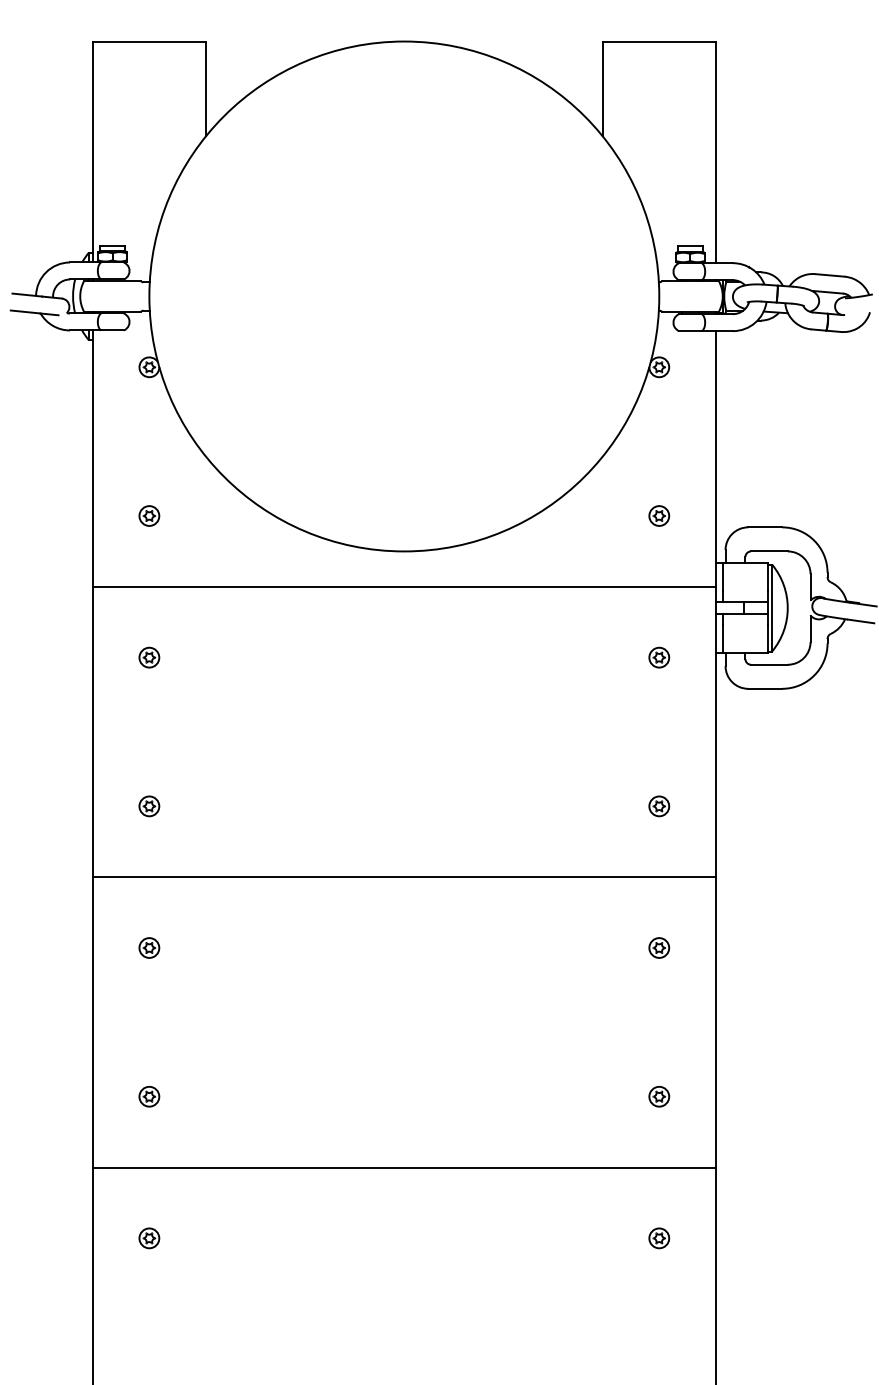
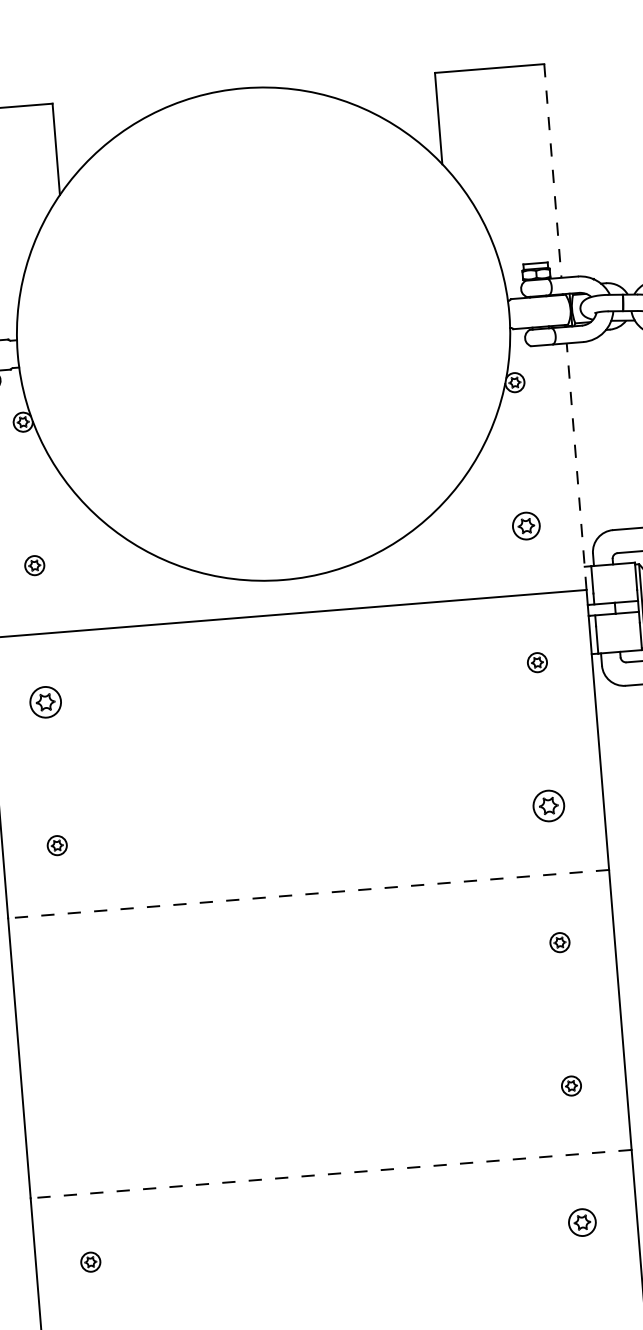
line: (715, 152) -> (552, 171), solid -> dashed
line: (715, 459) -> (576, 467), solid -> dashed
part: (659, 515) -> (526, 525), size x1.4
part: (149, 657) -> (45, 702), size x1.6
part: (659, 806) -> (549, 806), size x1.6
line: (404, 877) -> (308, 894), solid -> dashed
part: (149, 947) -> (68, 981), removed
part: (149, 1096) -> (79, 1125), removed
line: (404, 1167) -> (331, 1174), solid -> dashed
part: (659, 1238) -> (582, 1222), size x1.4

